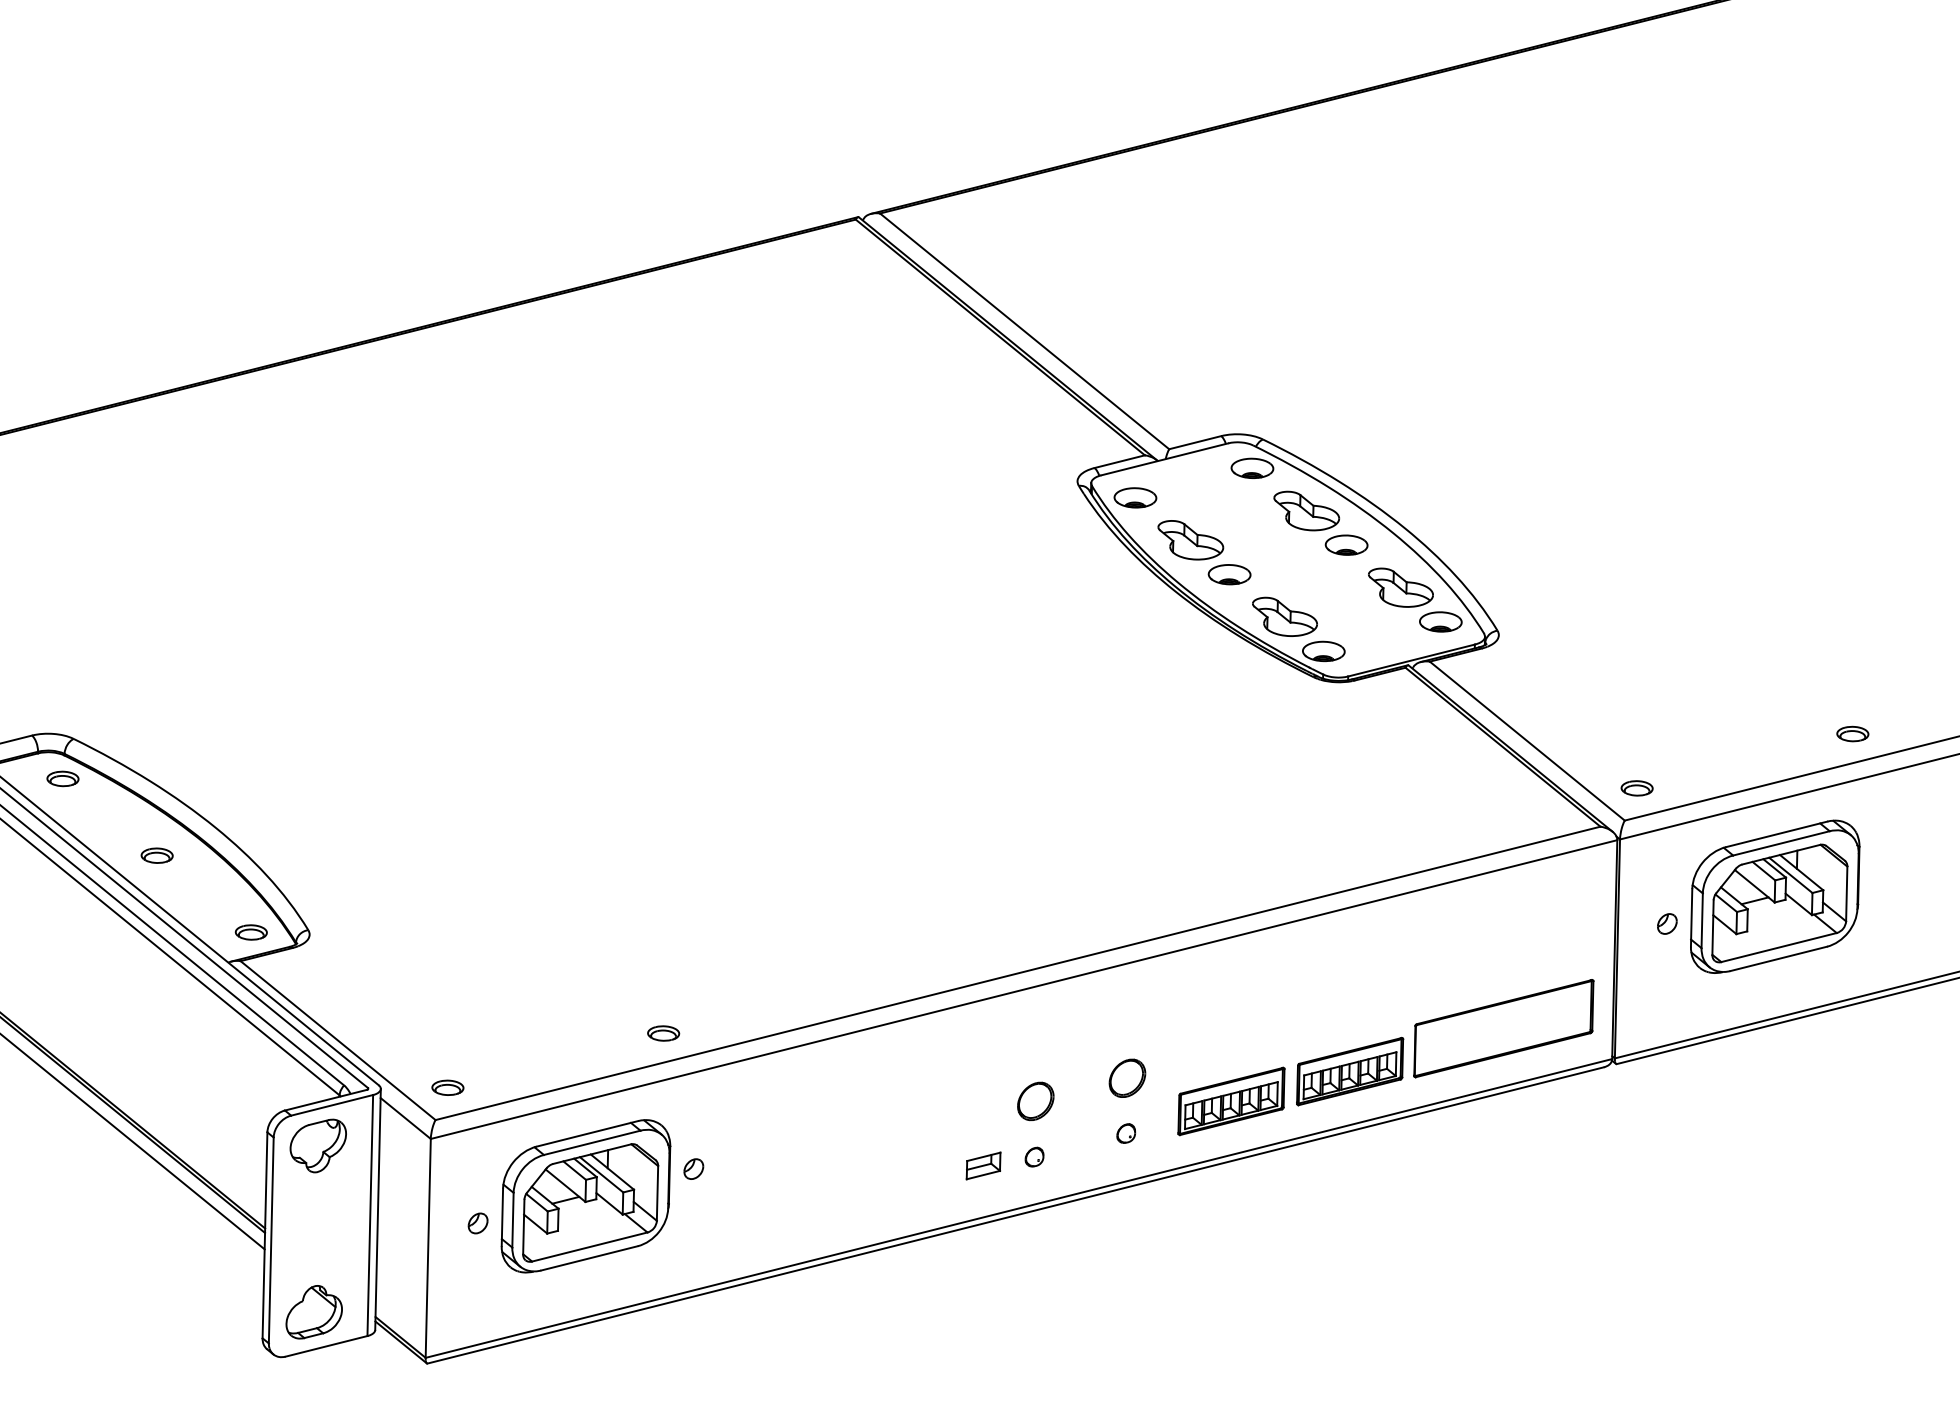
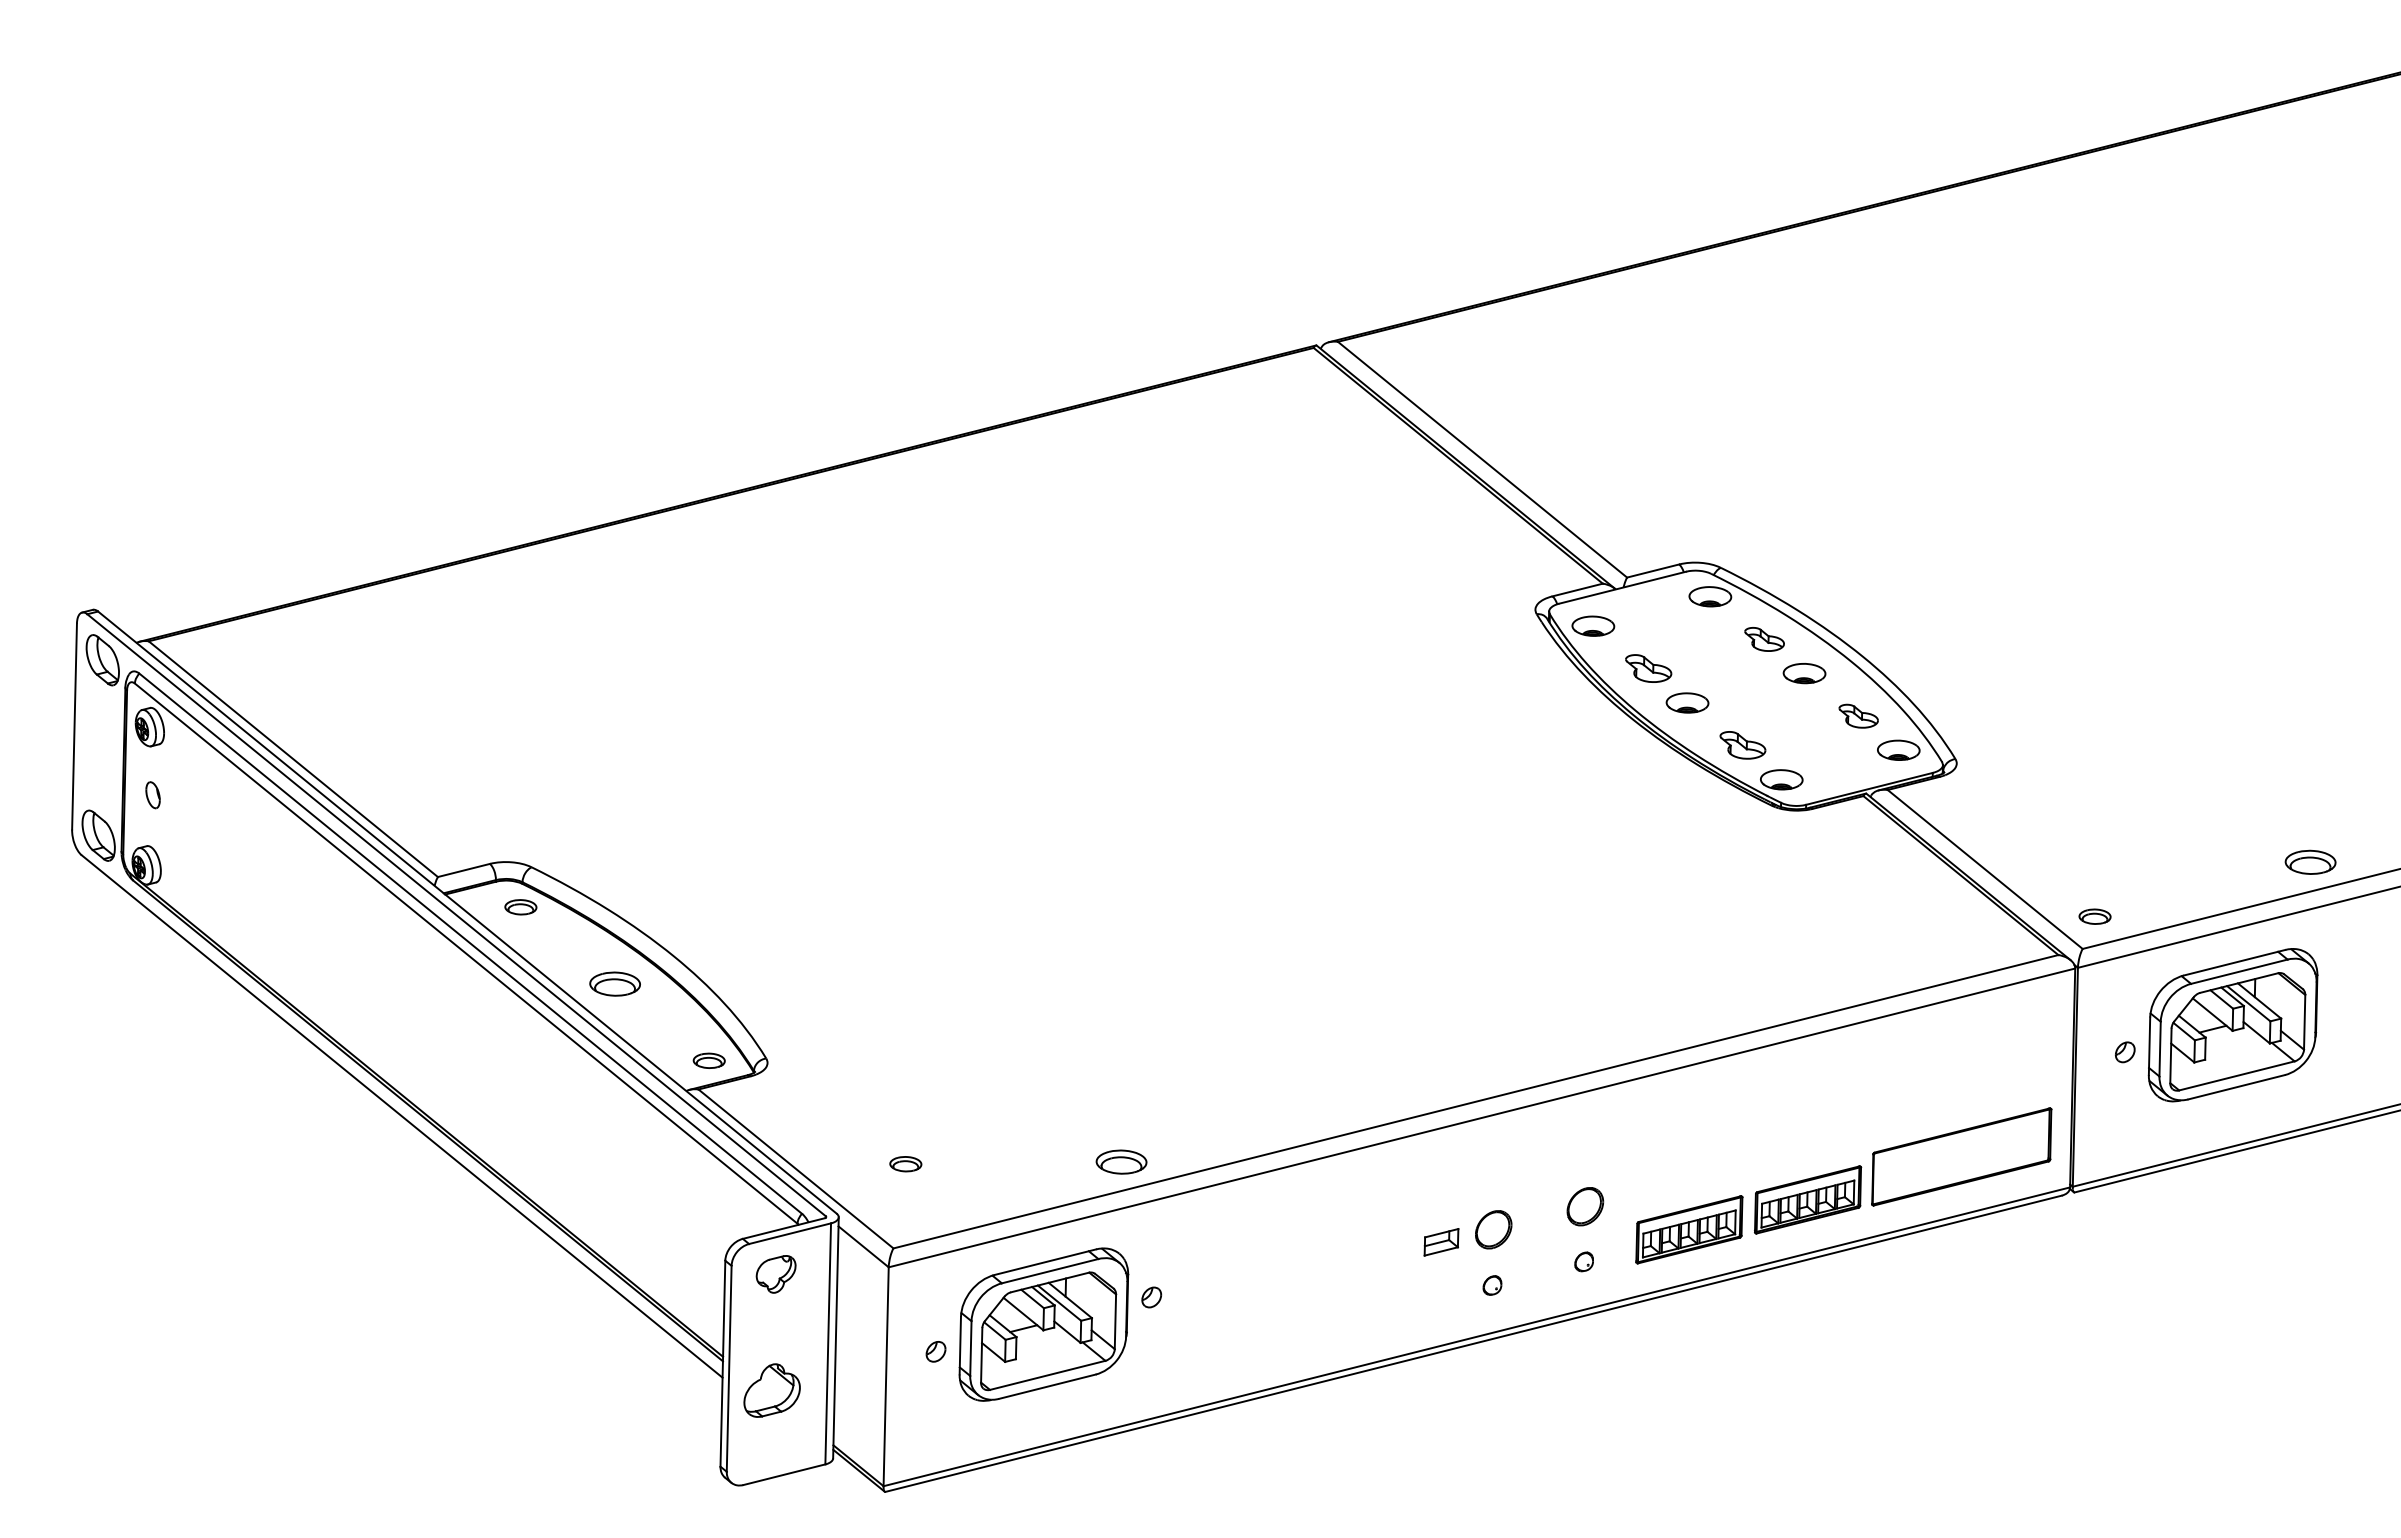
part: (1306, 511) -> (1764, 639), size x0.6
part: (1190, 540) -> (1648, 668), size x0.7
part: (1400, 588) -> (1858, 716), size x0.6
part: (1284, 617) -> (1742, 745), size x0.7
part: (1852, 734) -> (2310, 862), size x1.6
part: (156, 855) -> (614, 983), size x1.6
part: (663, 1033) -> (1121, 1161), size x1.6
part: (447, 1088) -> (905, 1164), moved
part: (317, 1146) -> (775, 1274), size x0.7
part: (983, 1166) -> (1441, 1242), moved
part: (313, 1312) -> (771, 1390), moved

